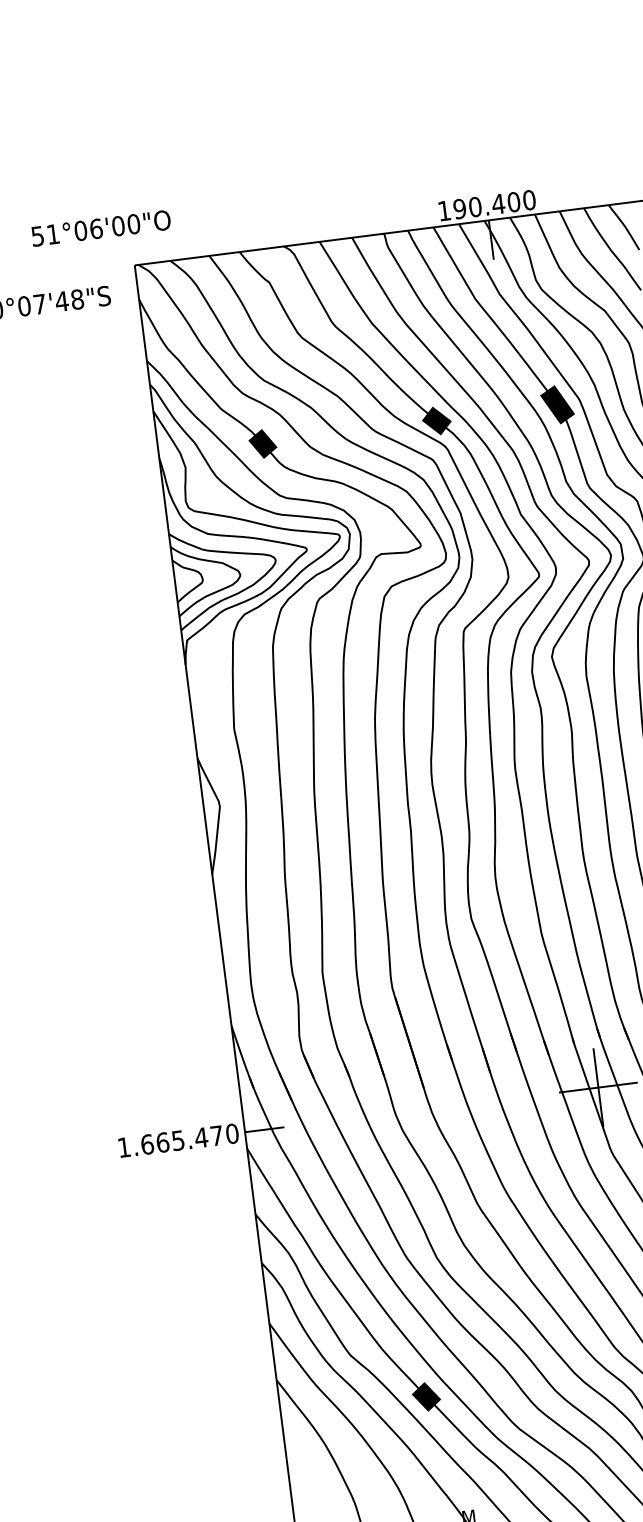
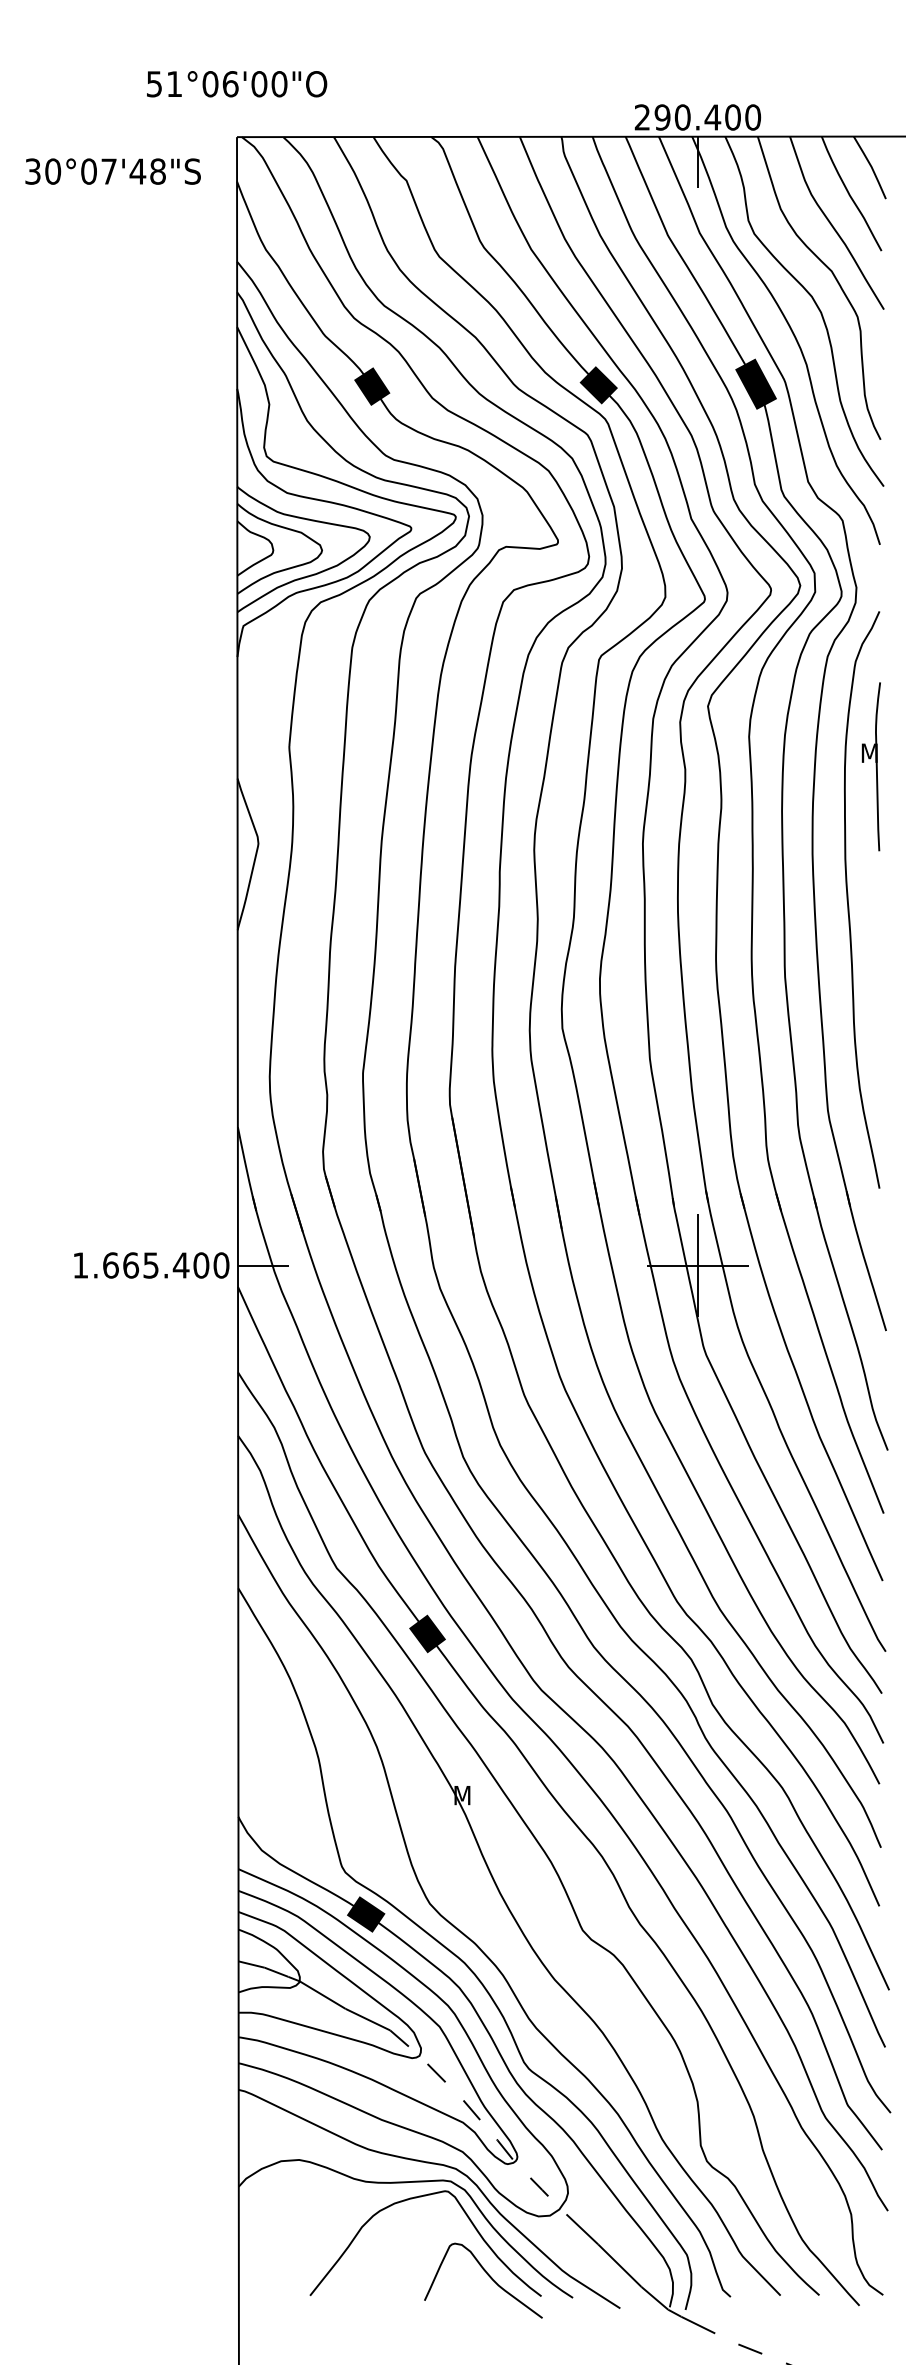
text: (443, 211) -> (641, 117), 190.400 -> 290.400
text: (101, 228) -> (237, 84), moved
text: (217, 1135) -> (201, 1265), 1.665.470 -> 1.665.400

